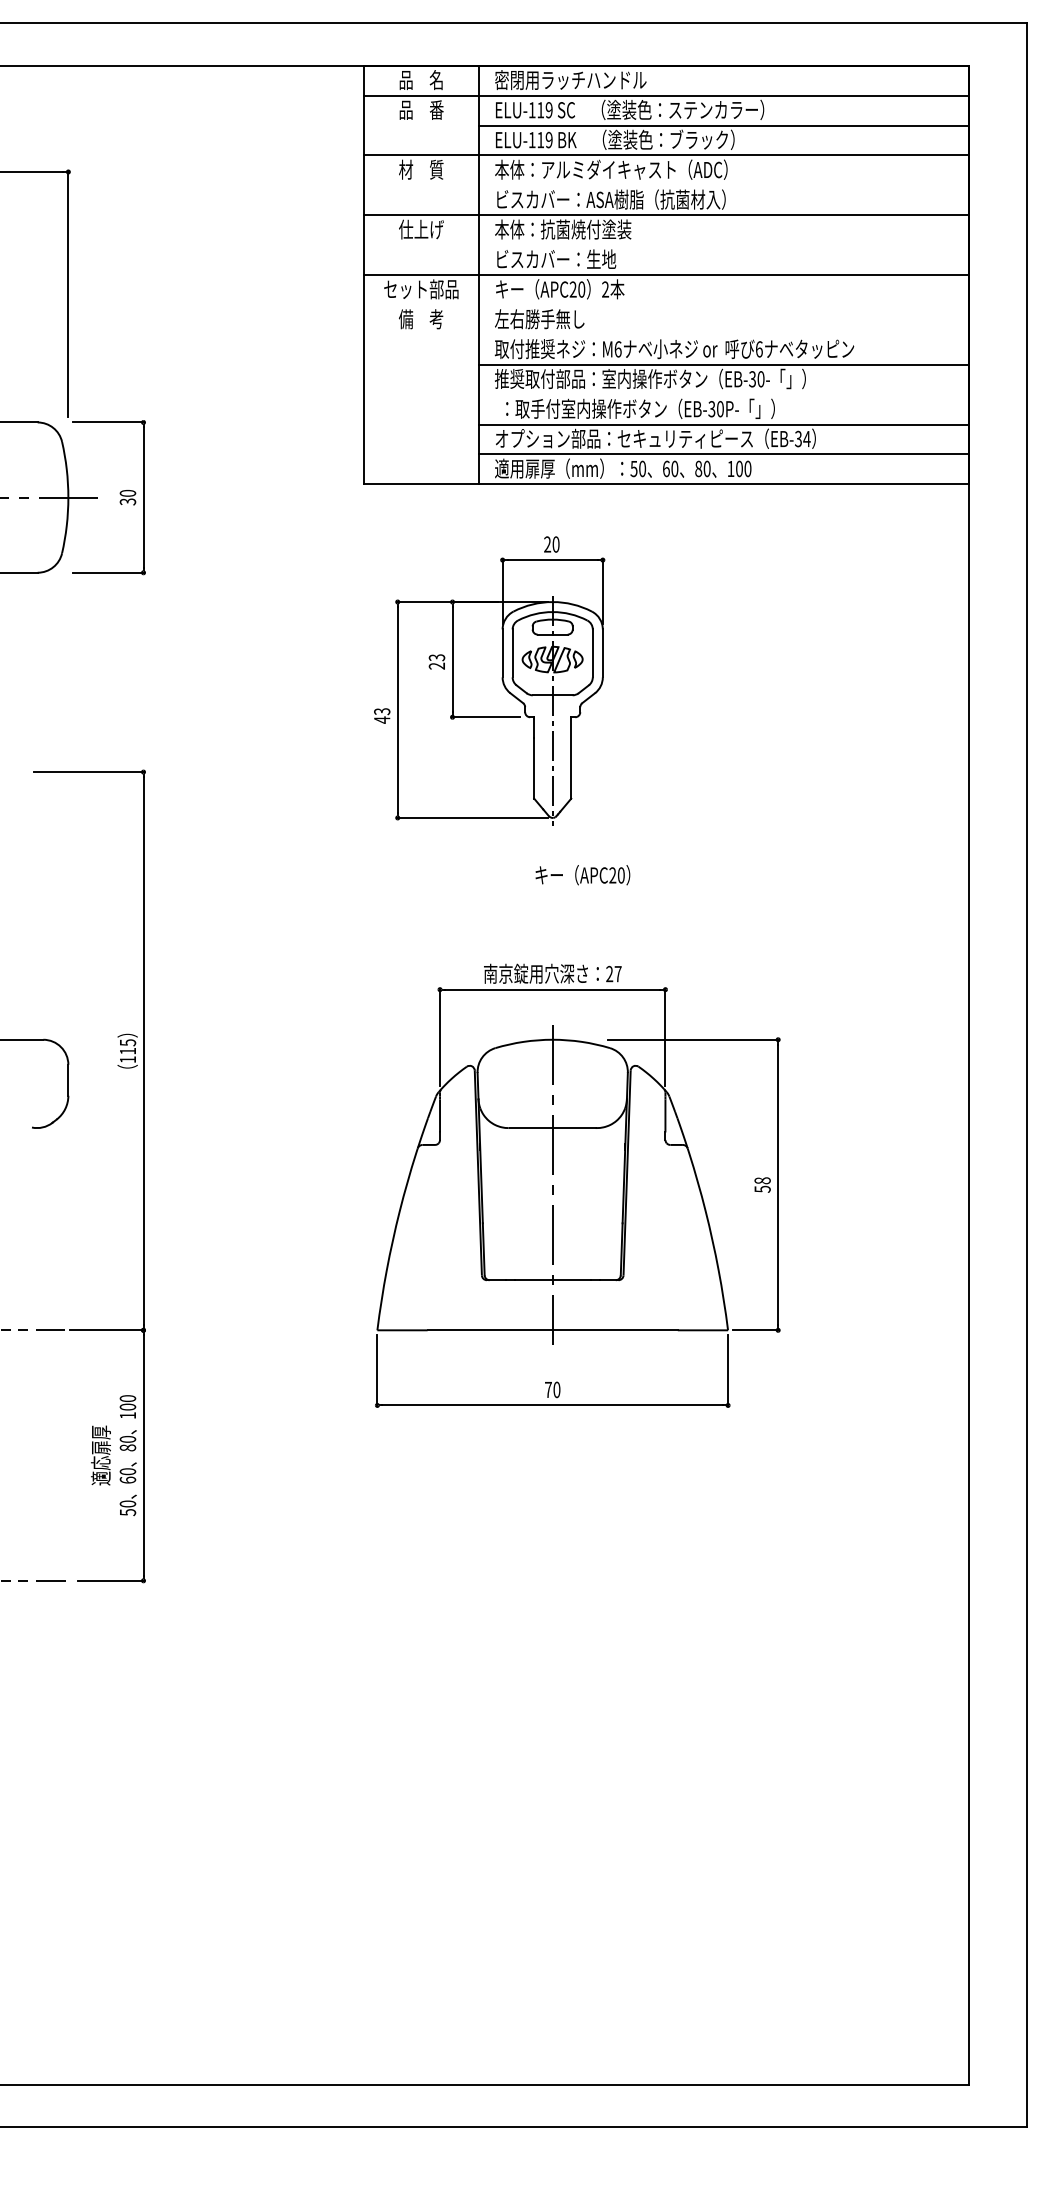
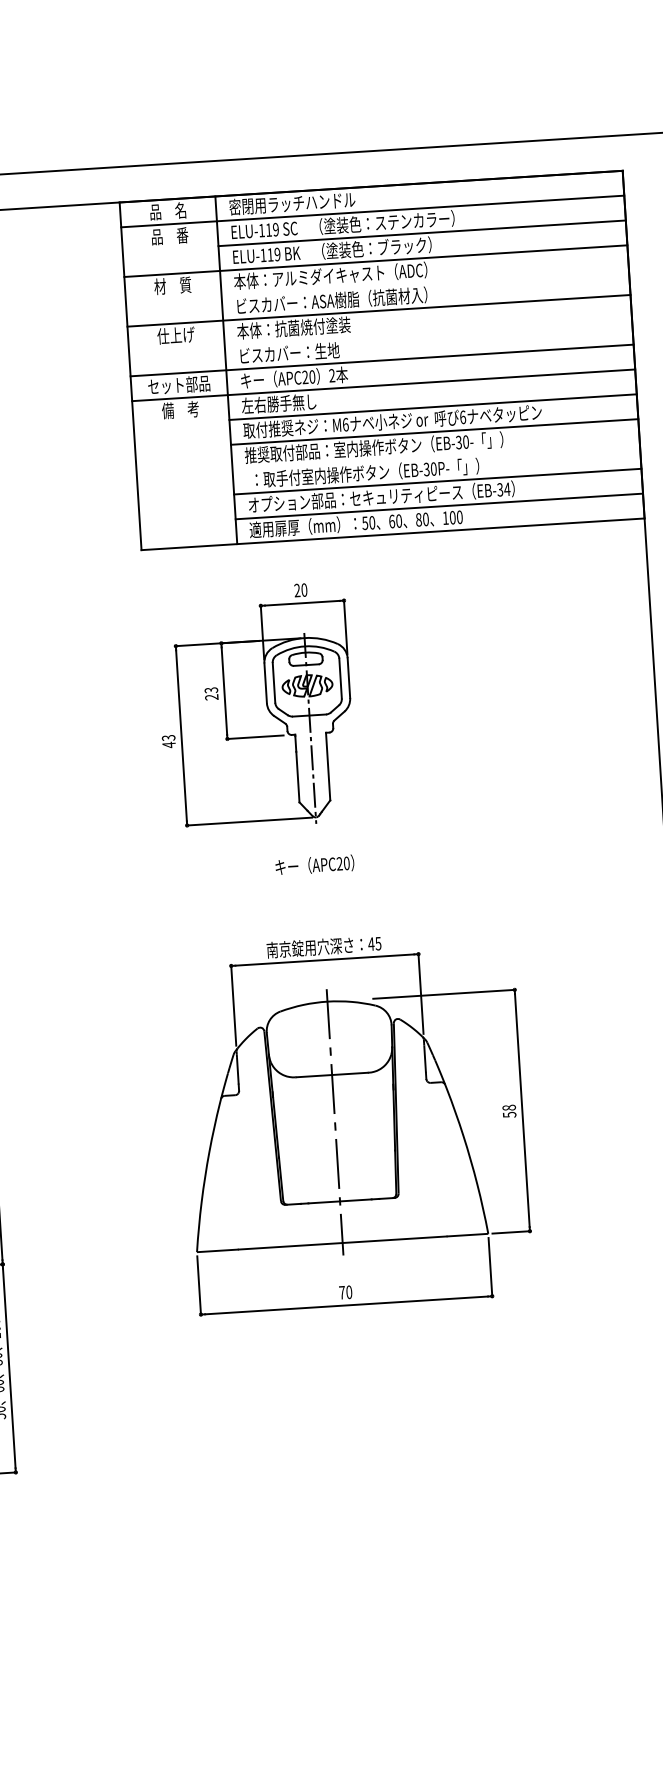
line: (666, 304) -> (383, 384), added
line: (724, 334) -> (433, 406), added
text: (582, 875) -> (314, 865), moved
text: (613, 973) -> (374, 943), 27 -> 45

